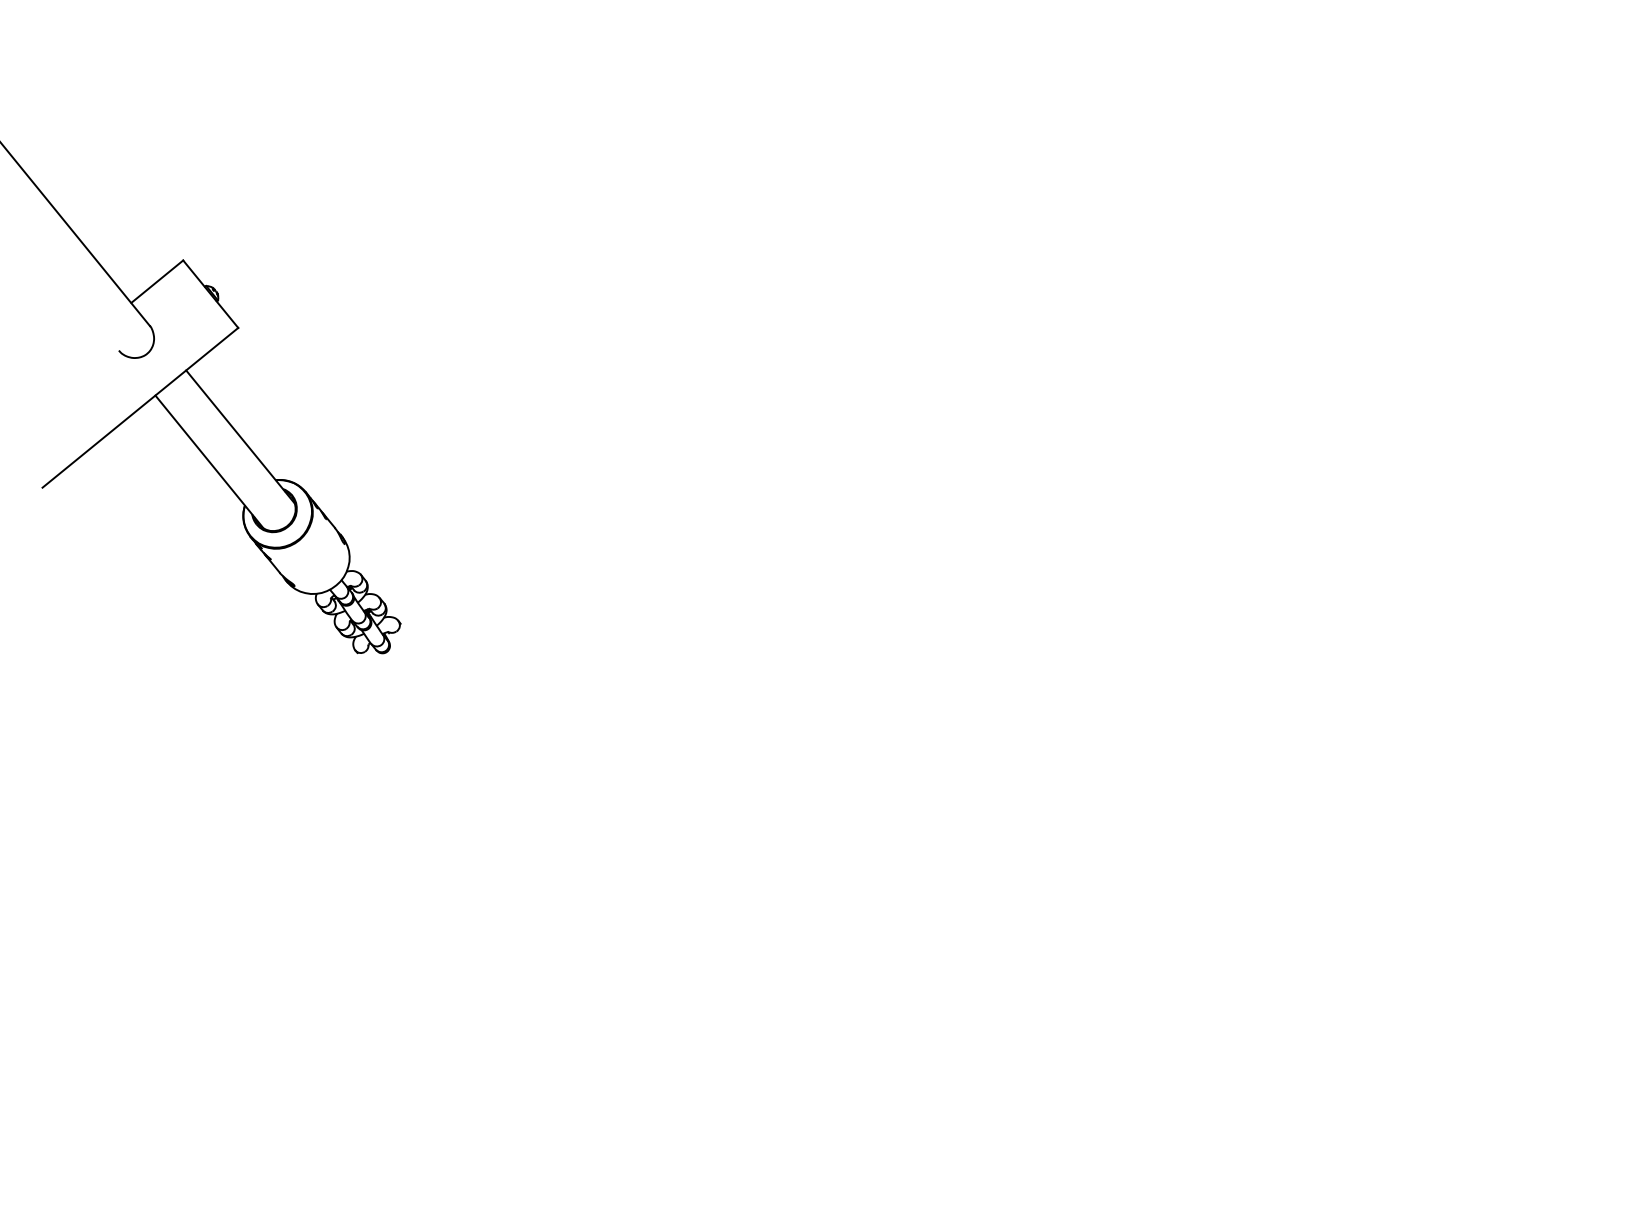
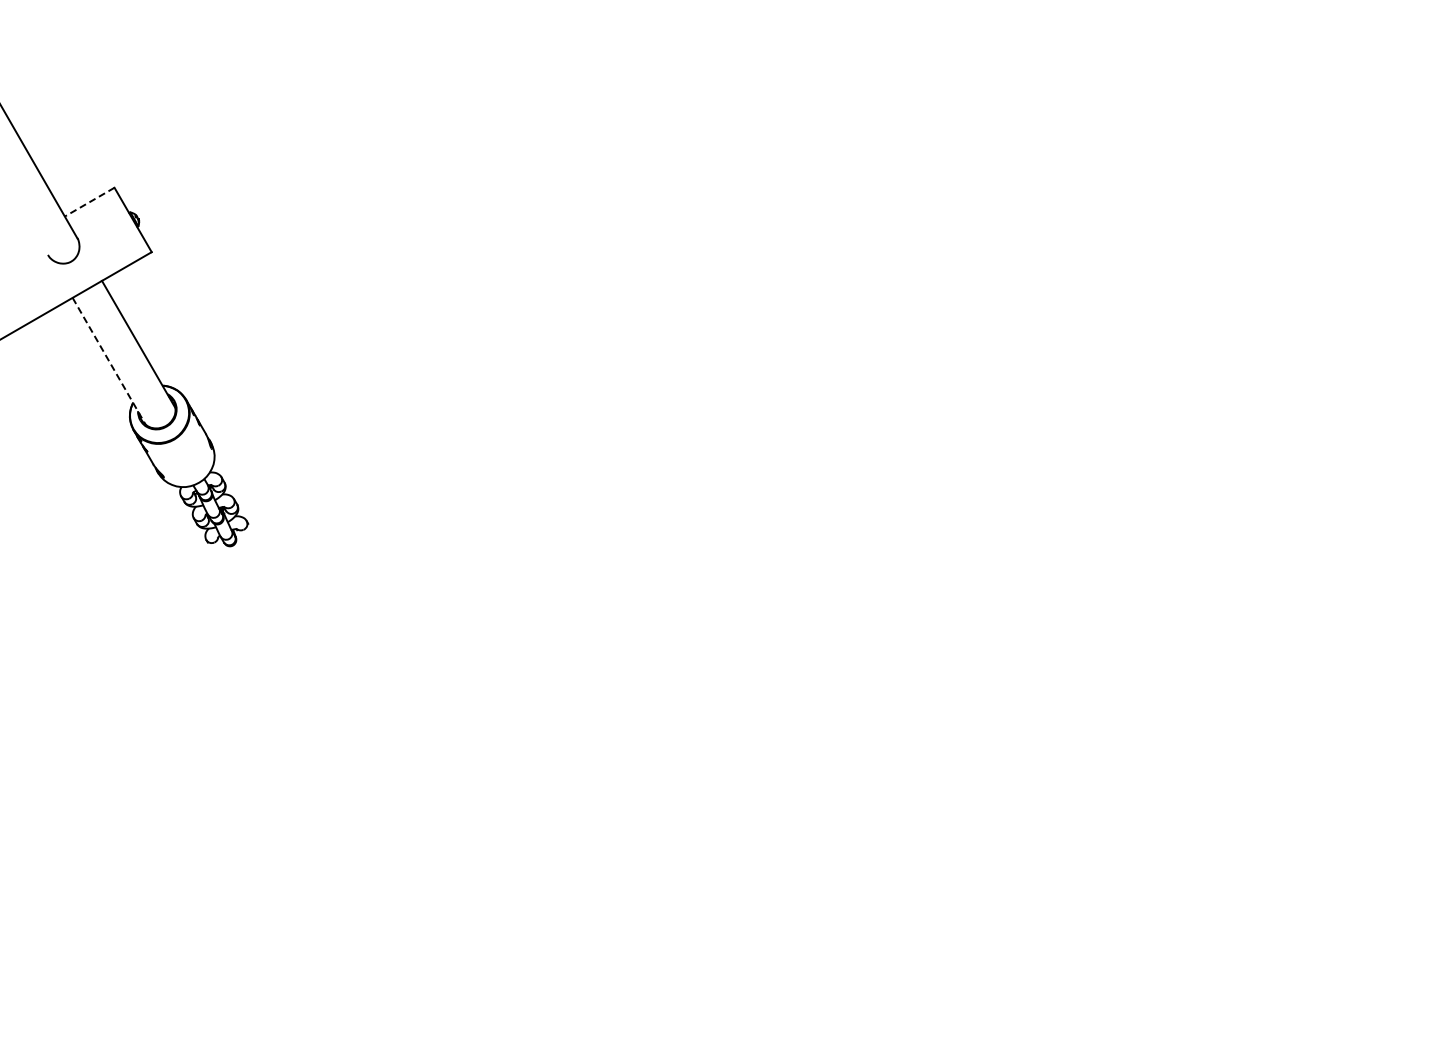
line: (157, 282) -> (89, 202), solid -> dashed
line: (209, 462) -> (109, 361), solid -> dashed

